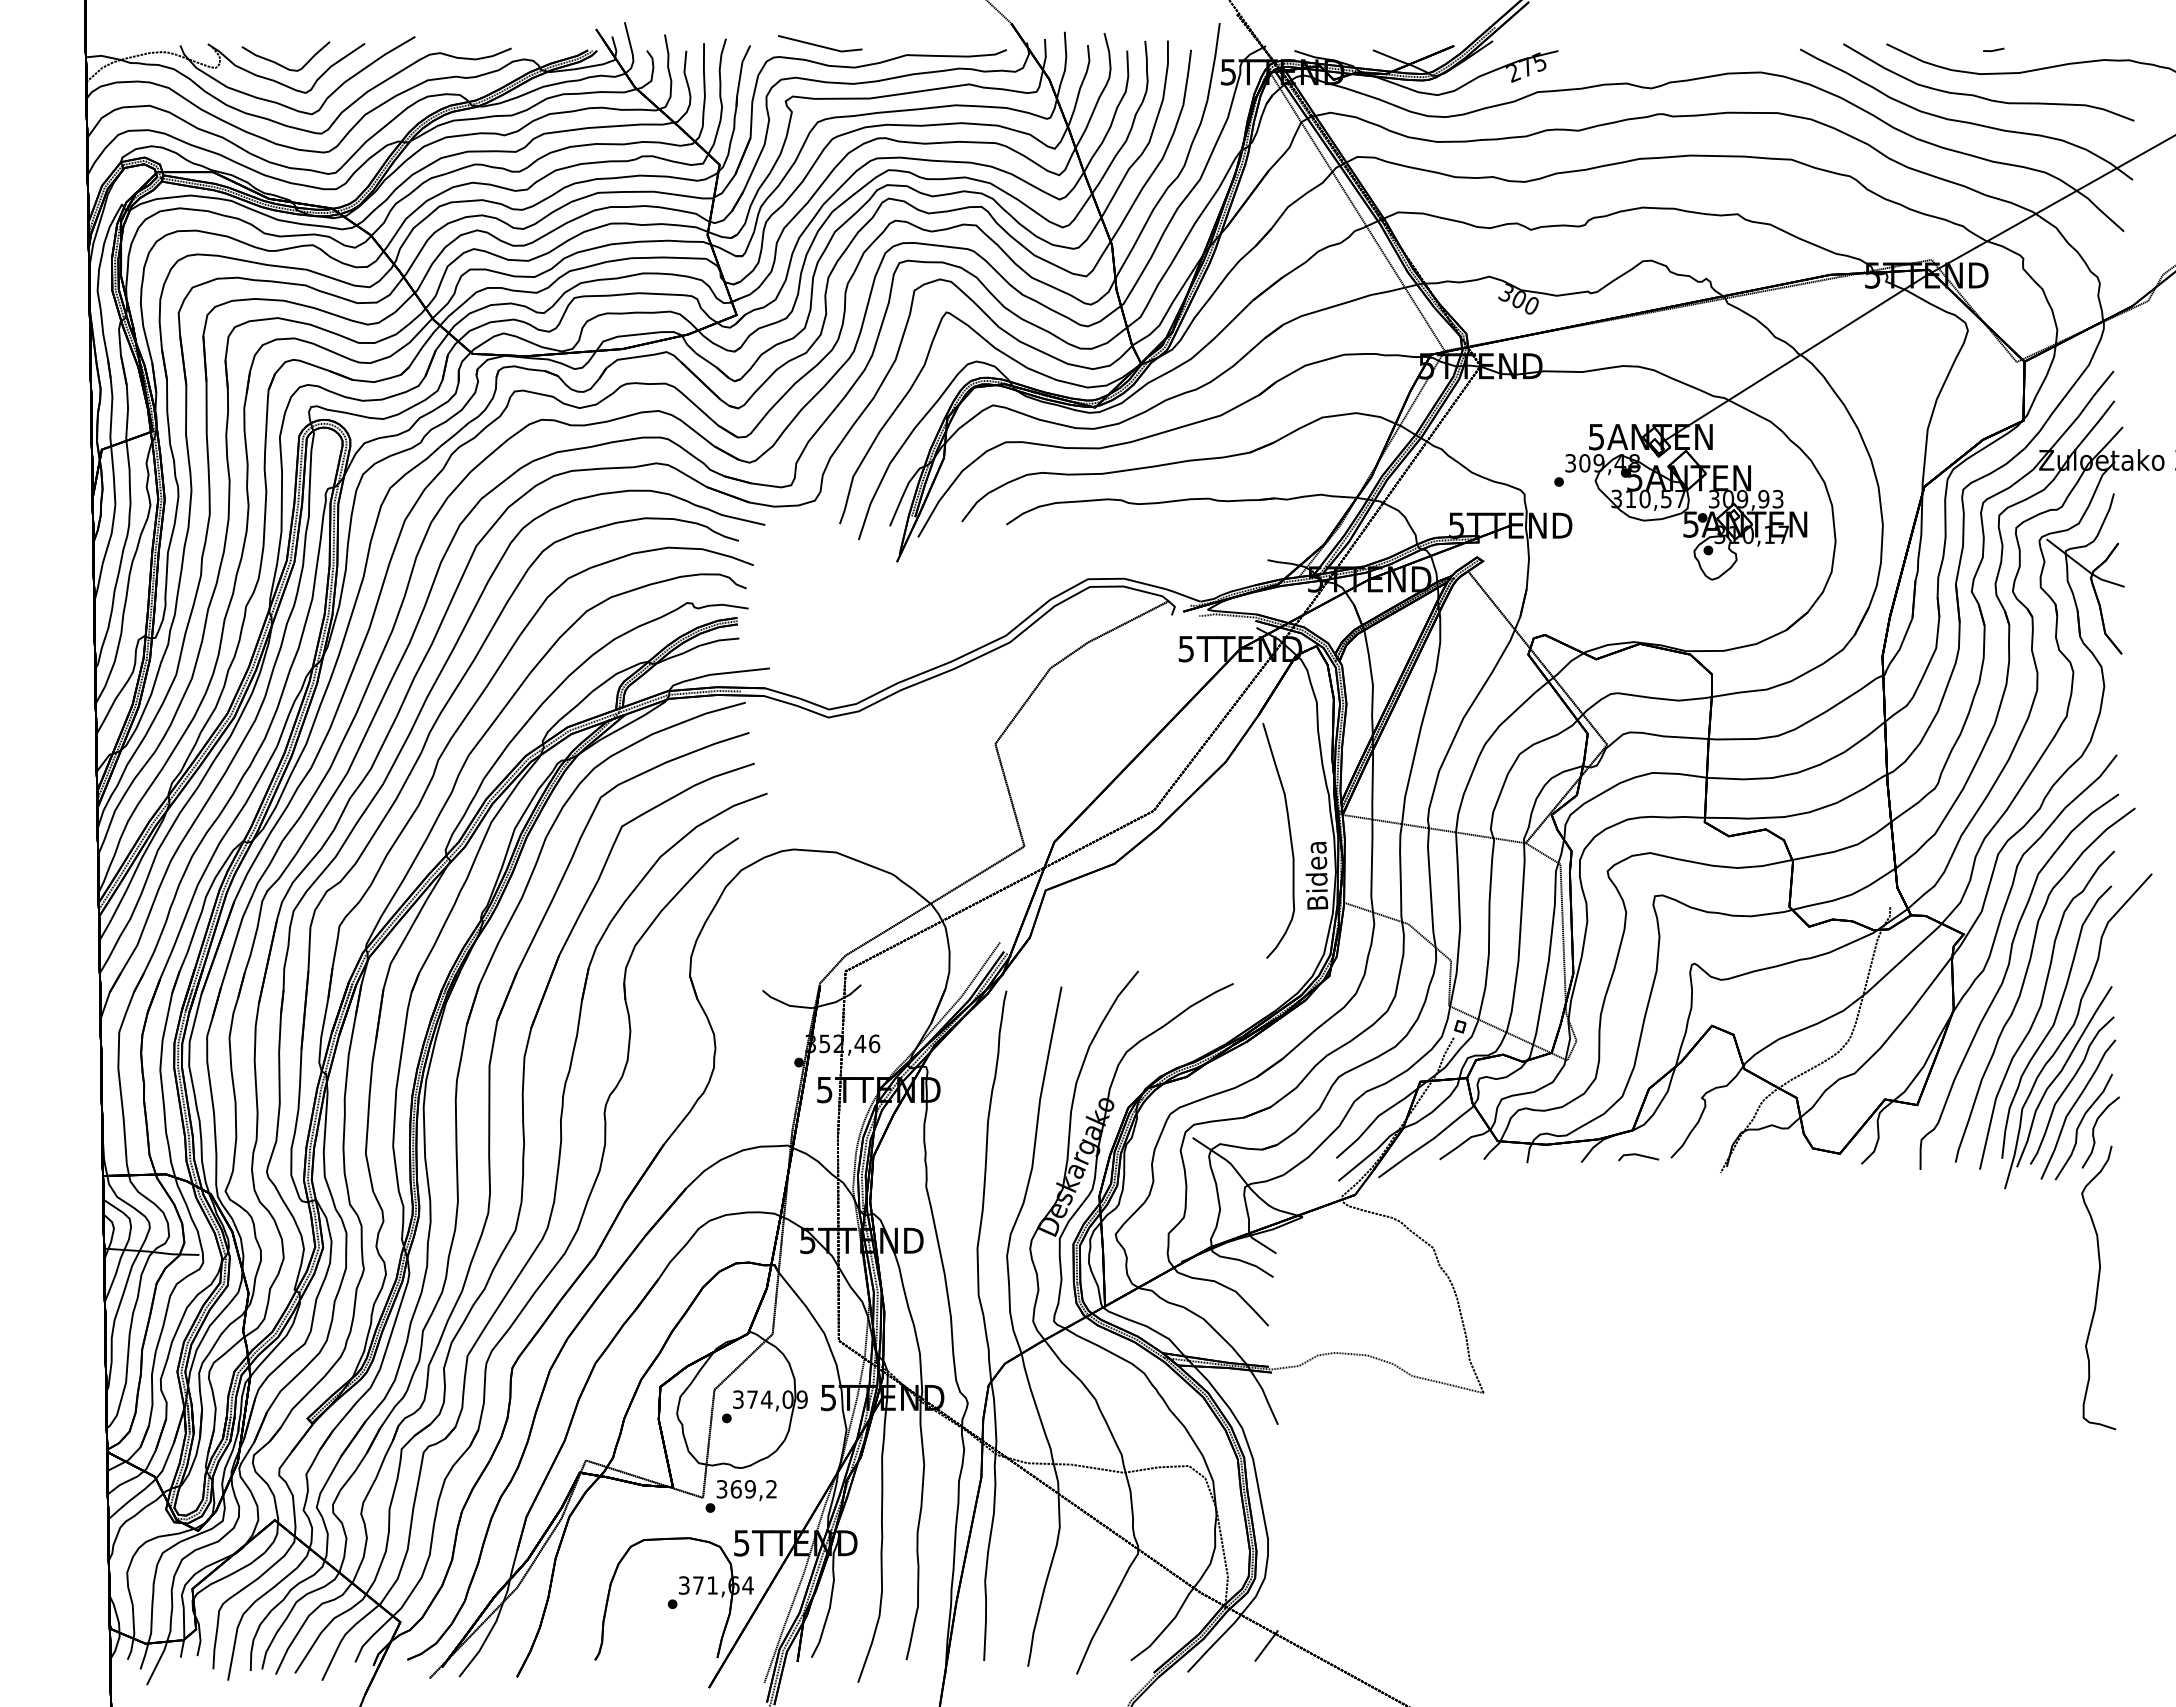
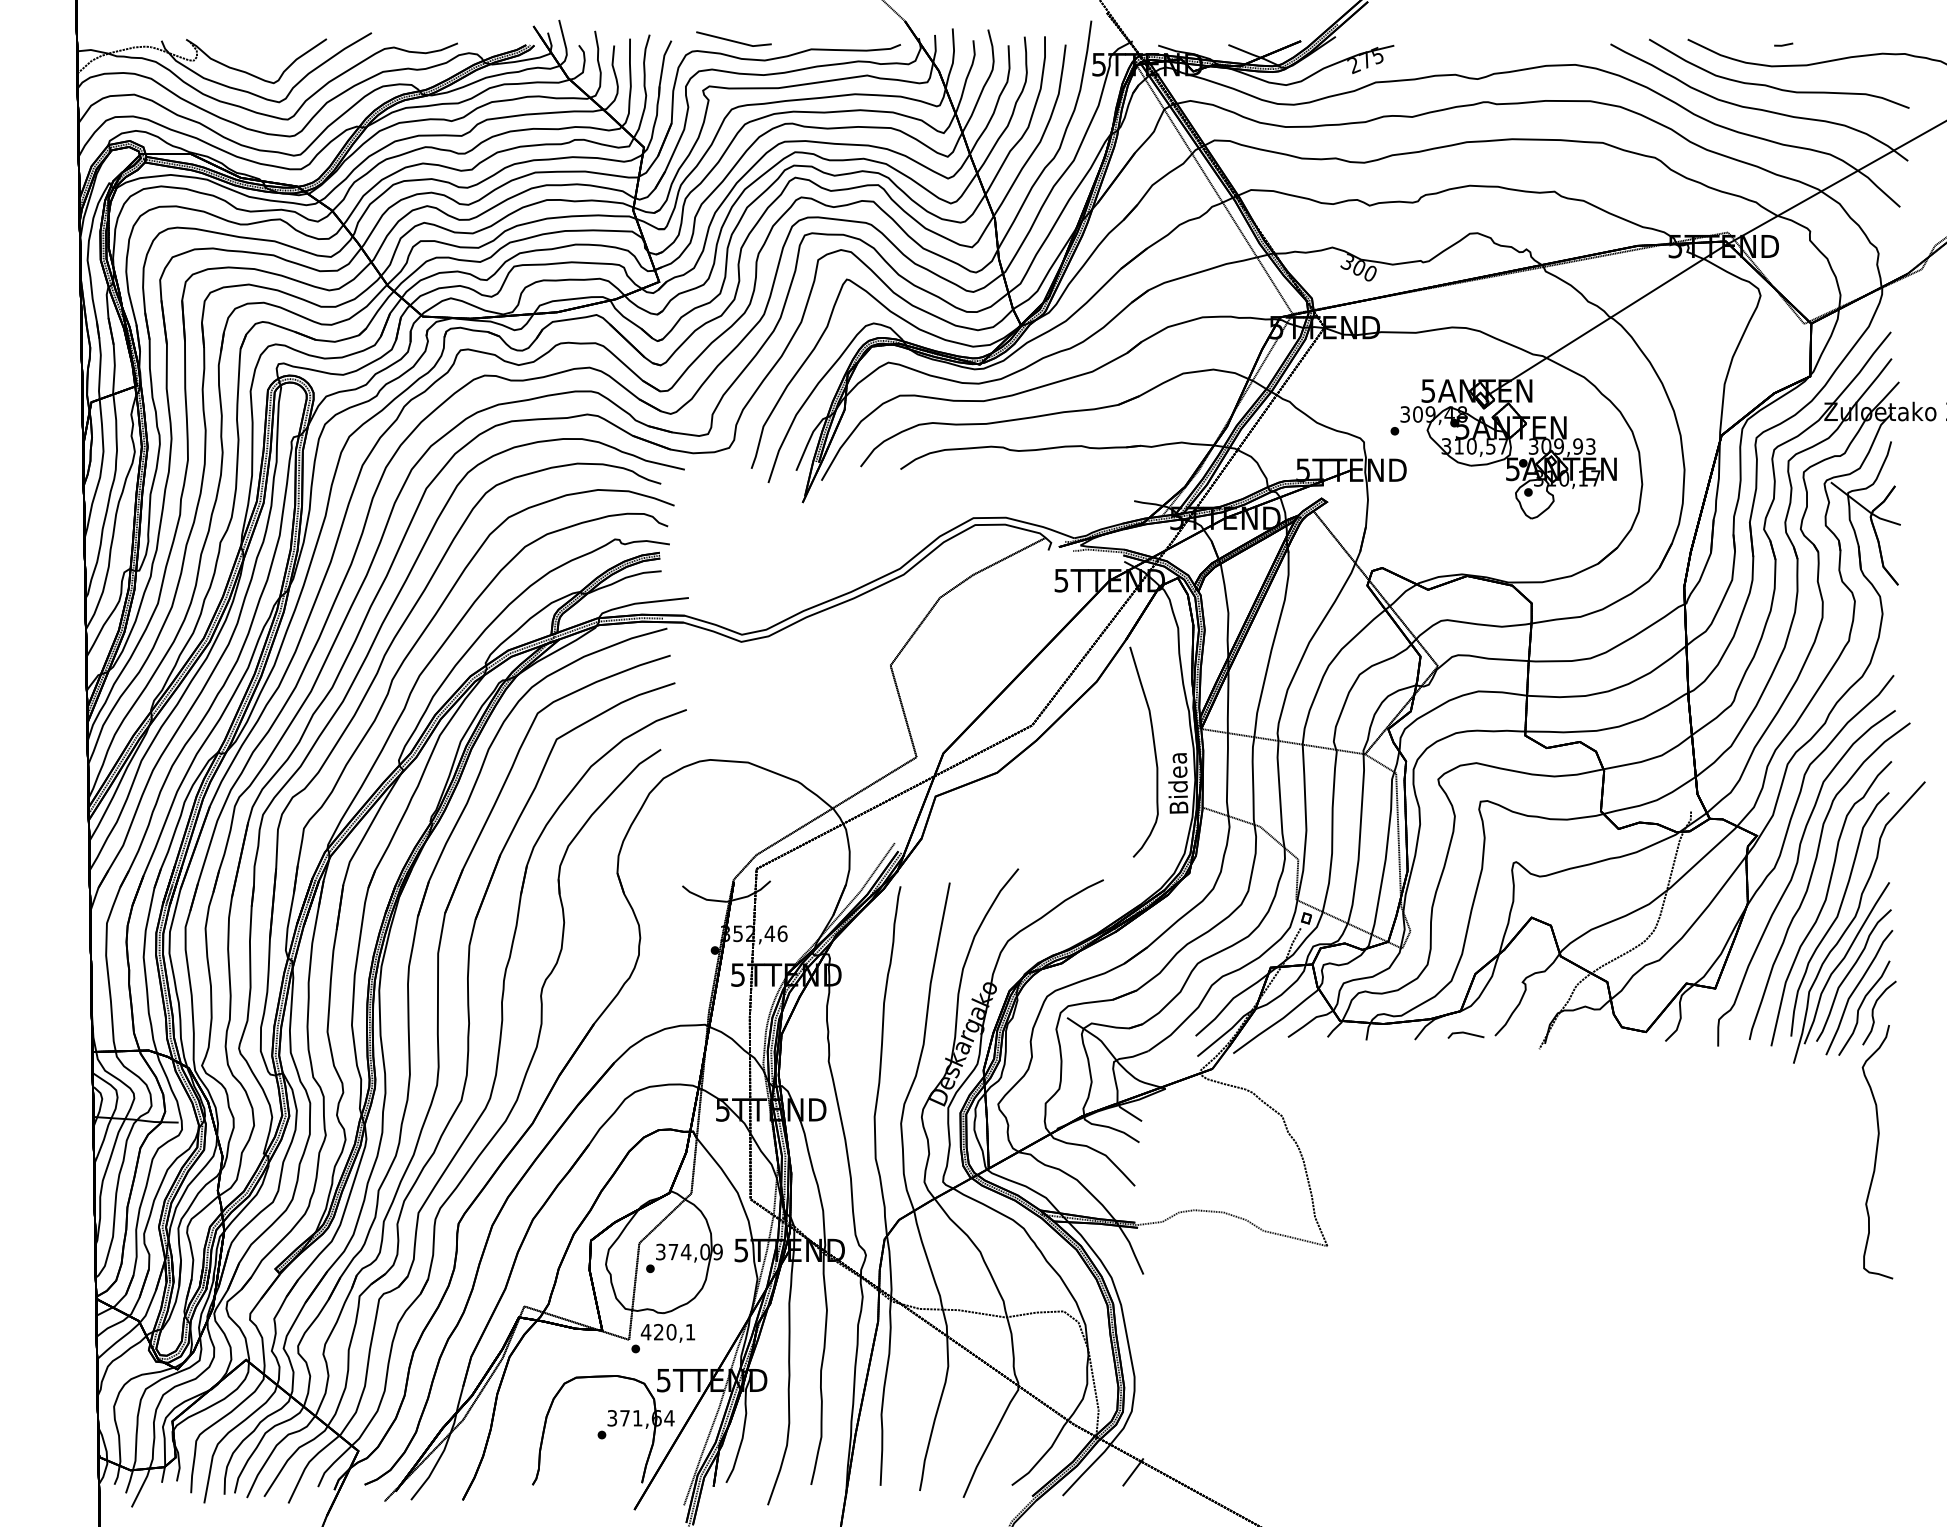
part: (281, 64) -> (252, 57), removed
text: (746, 1489) -> (668, 1332), 369,2 -> 420,1

